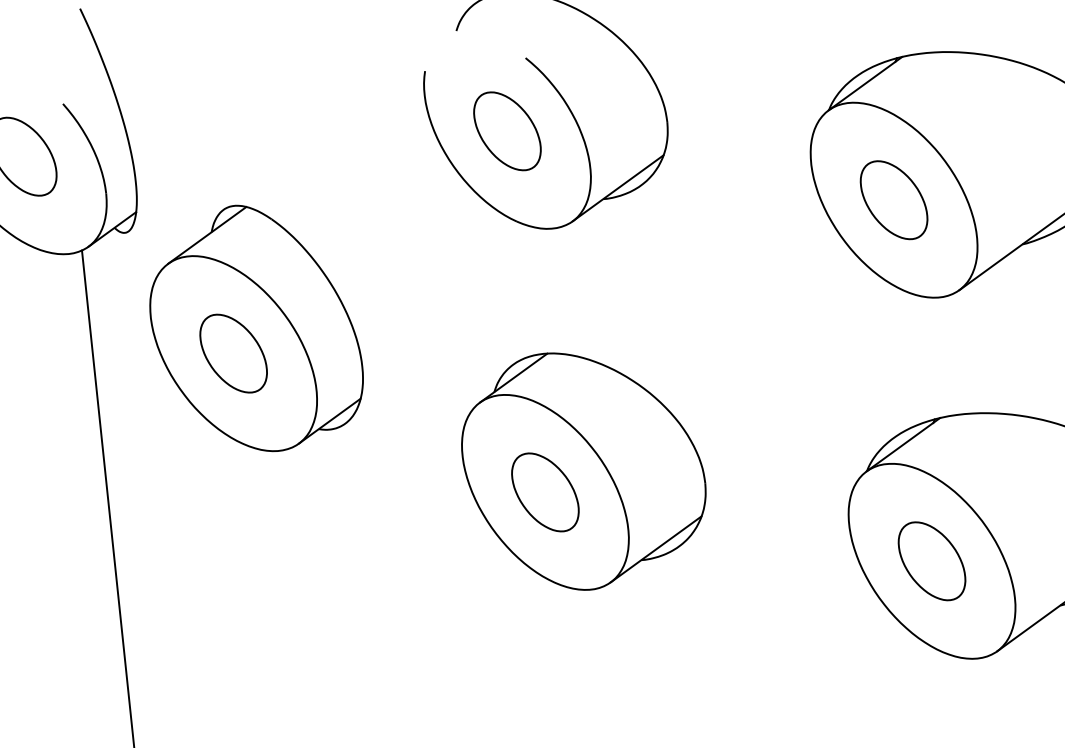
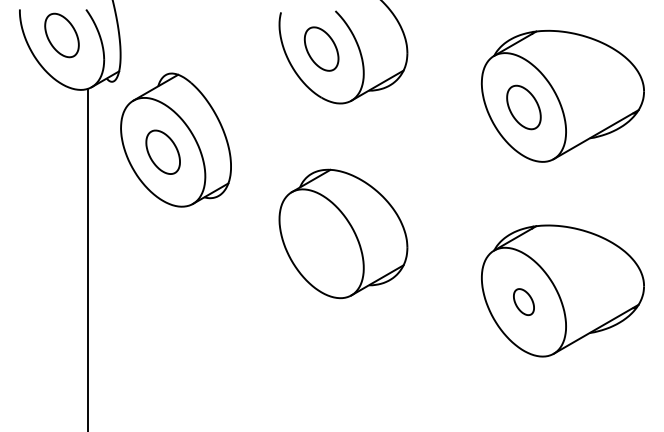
part: (545, 491) -> (321, 243), removed
part: (931, 560) -> (523, 301), size x0.6

